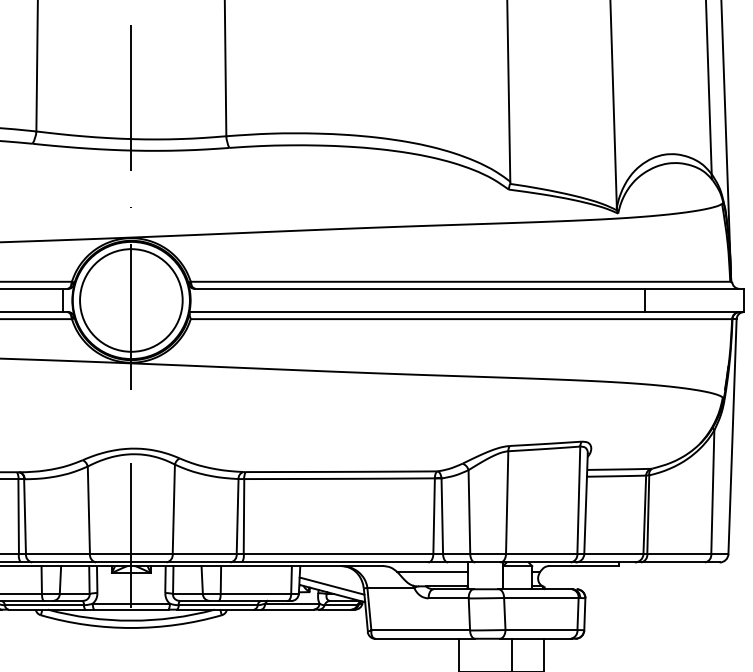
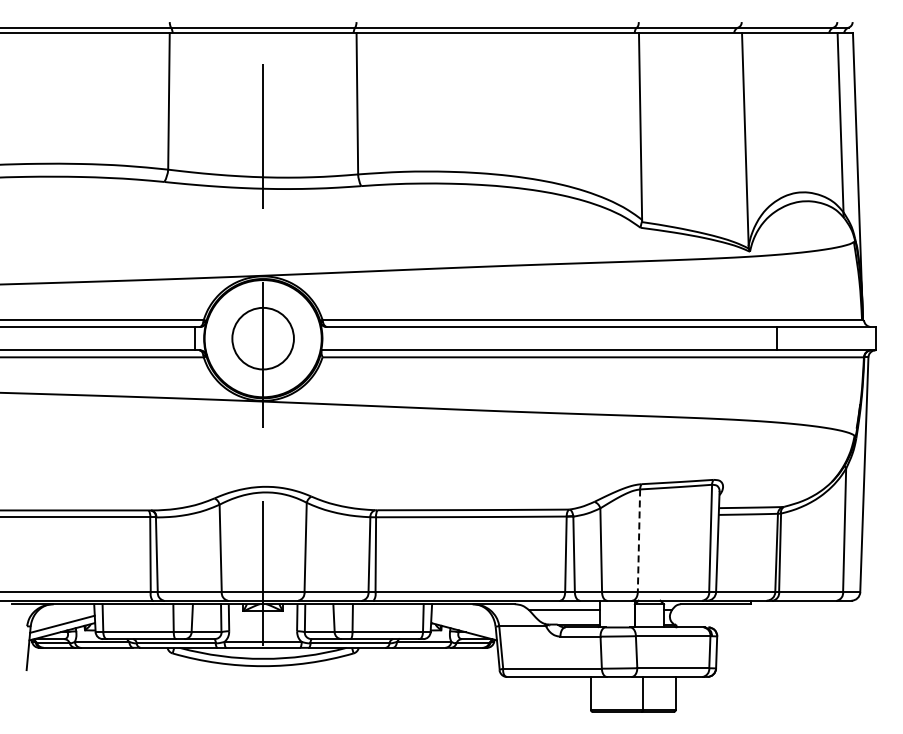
circle: (130, 300) -> (262, 338), size x0.6
line: (506, 503) -> (638, 541), solid -> dashed
line: (331, 585) -> (463, 623), removed

